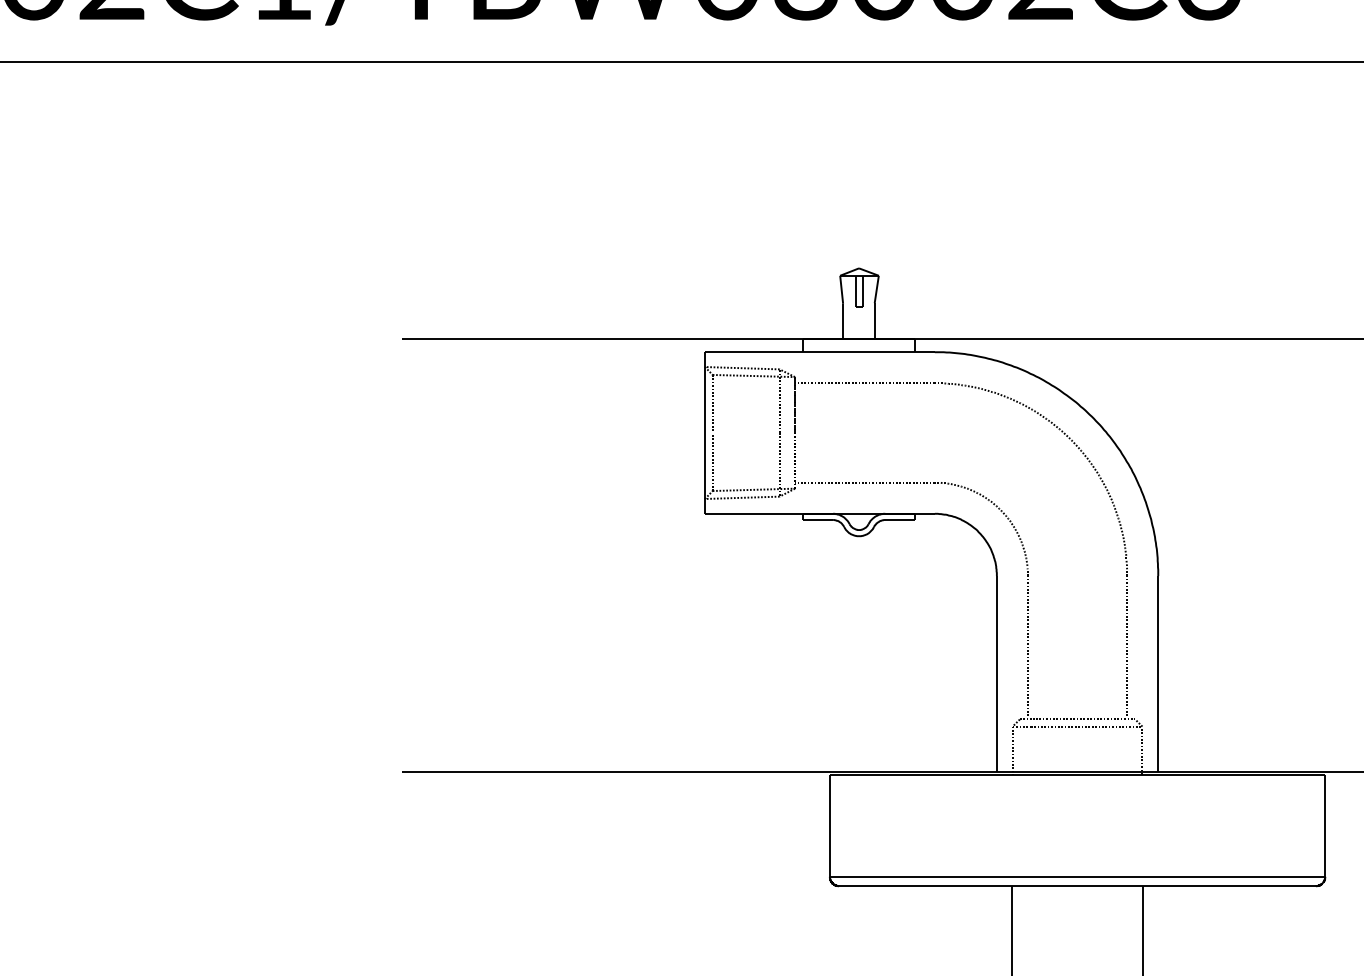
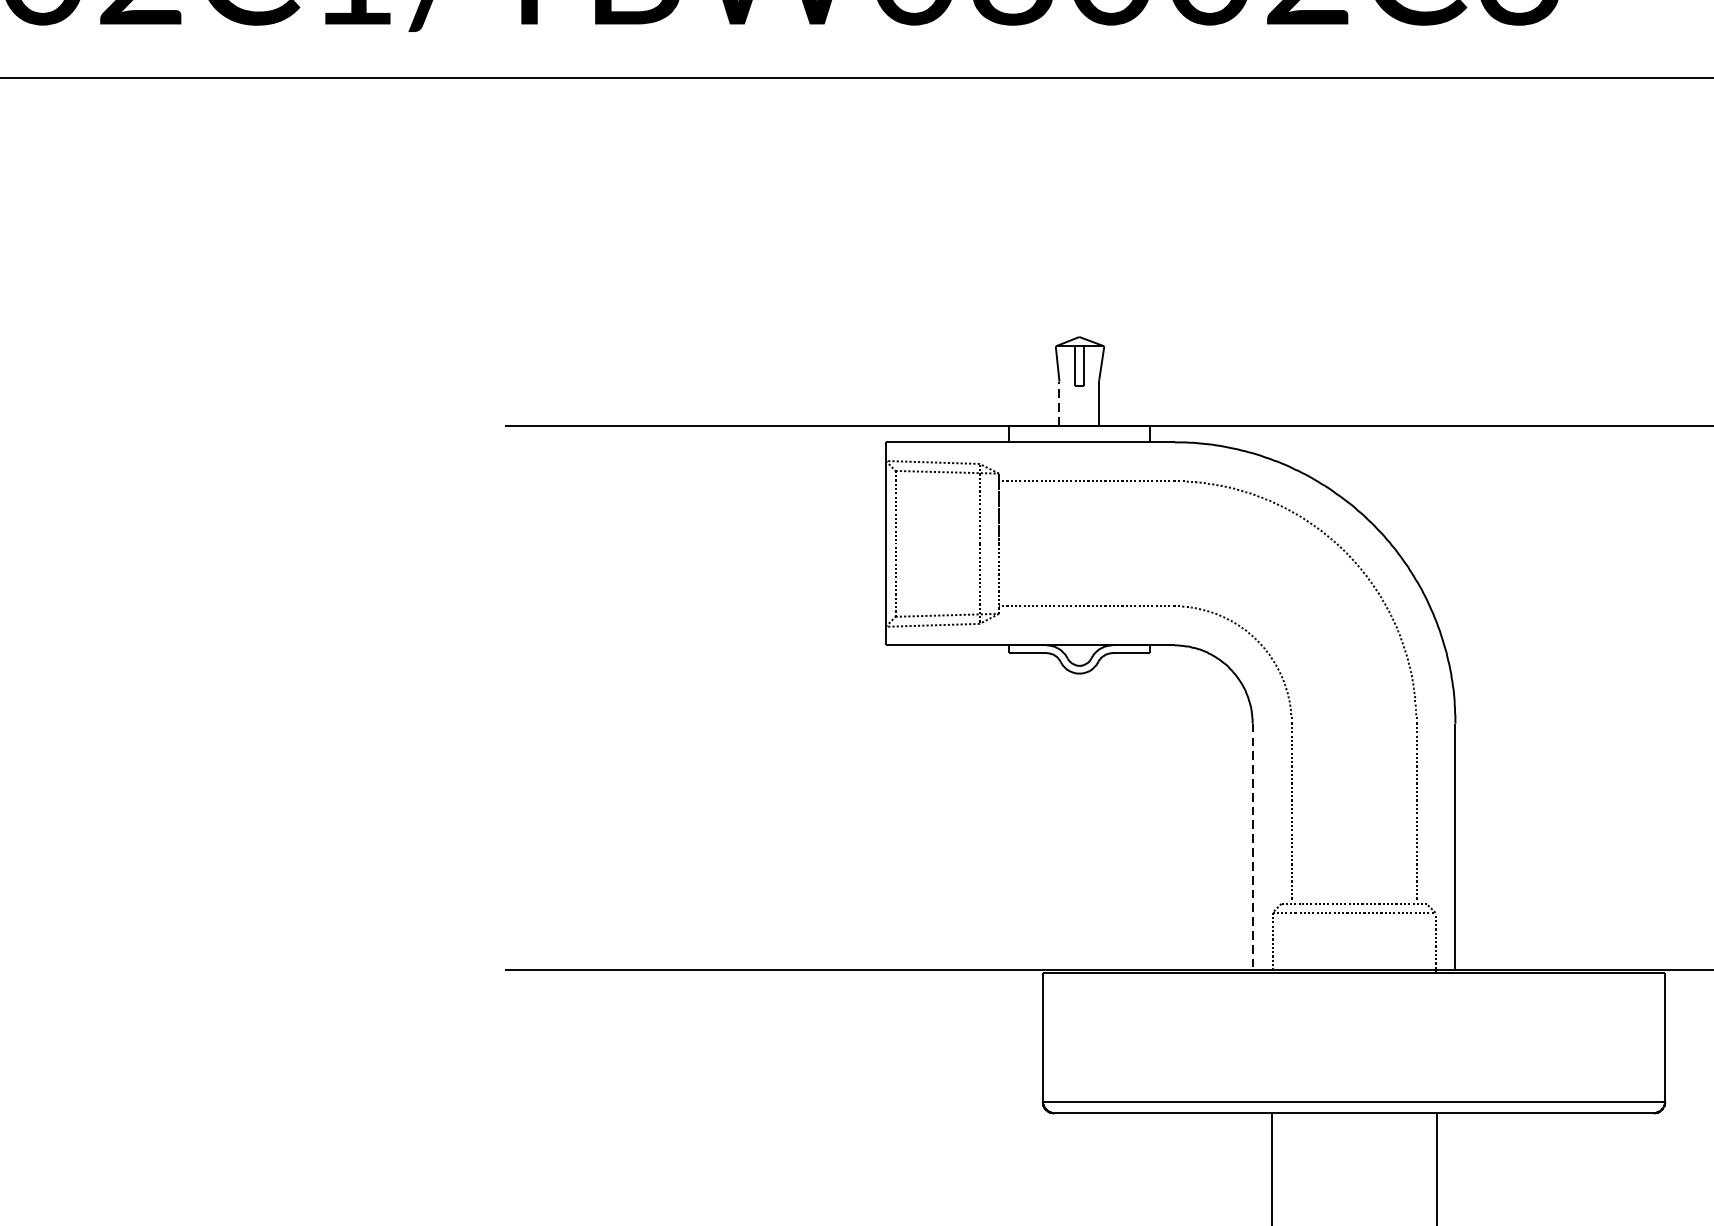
line: (843, 321) -> (1059, 403), solid -> dashed
line: (996, 673) -> (1252, 846), solid -> dashed

